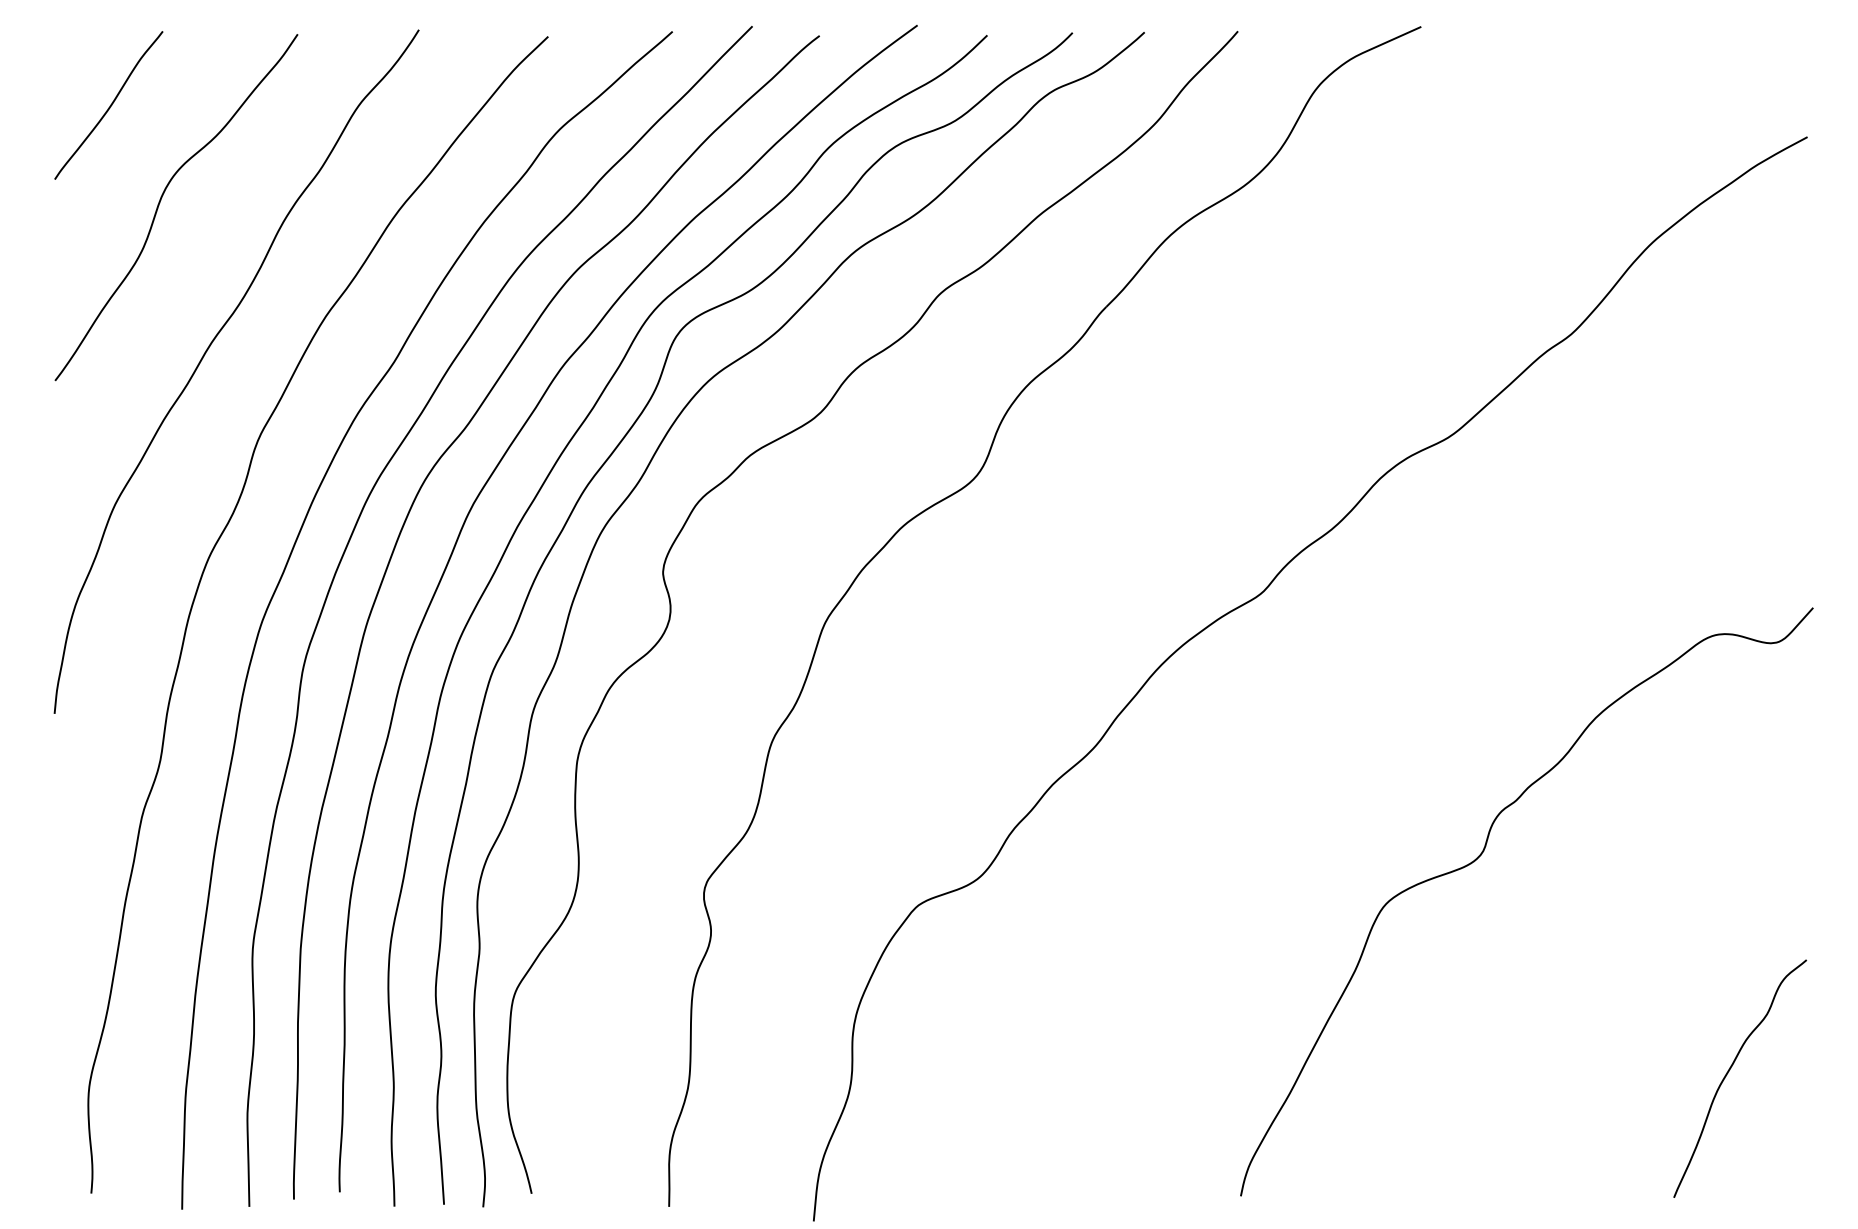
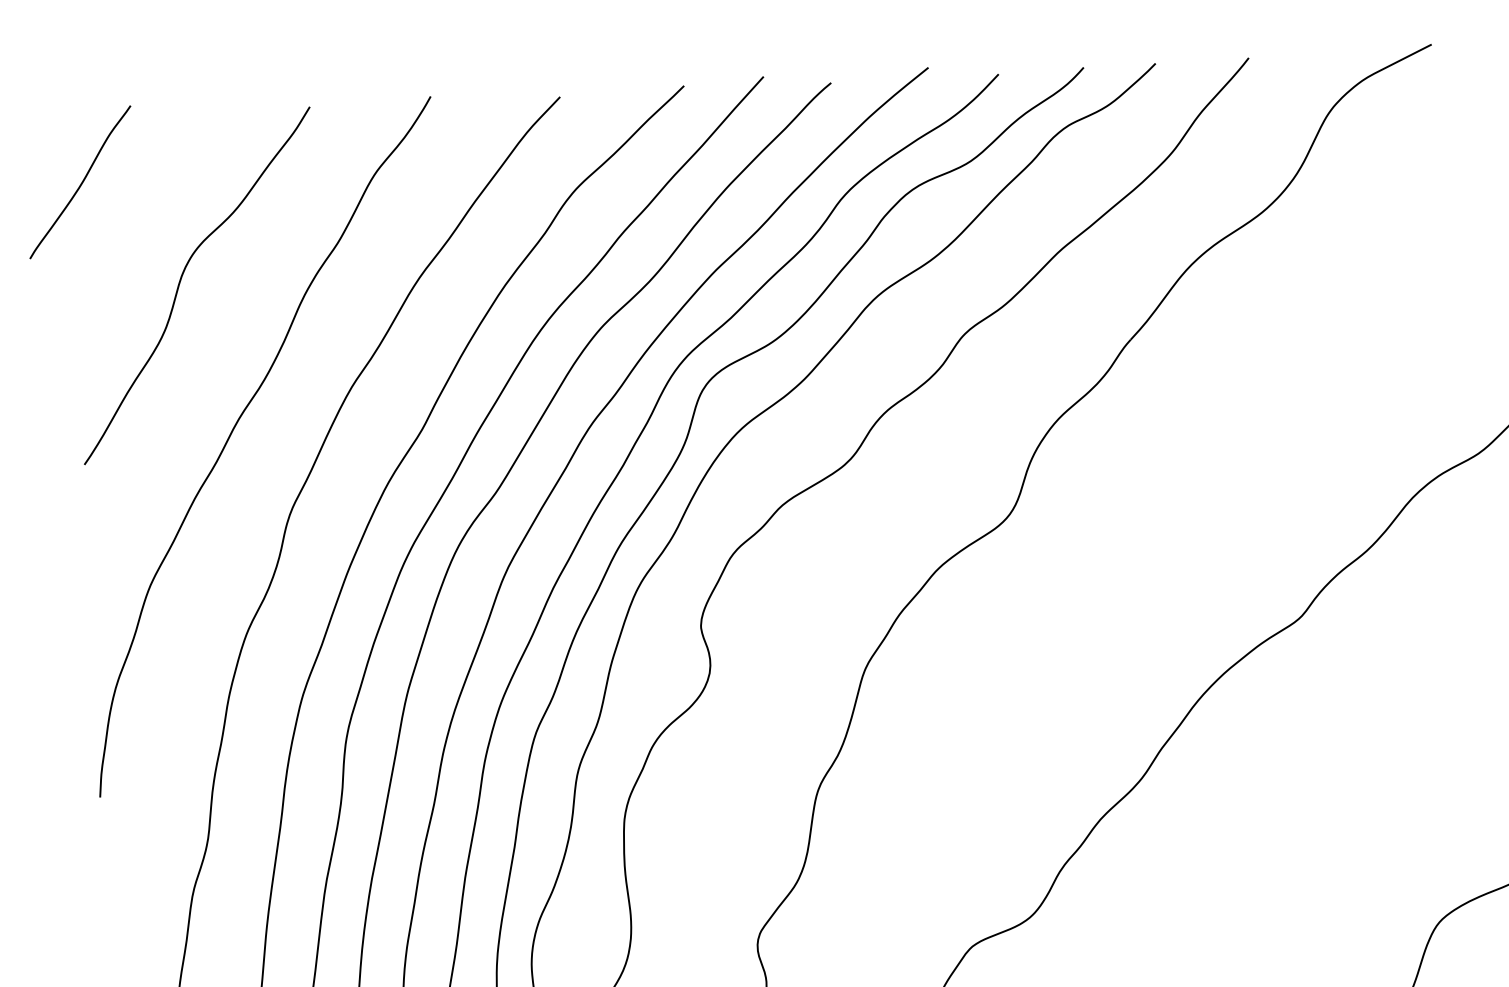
curve: (109, 106) -> (81, 183), moved

